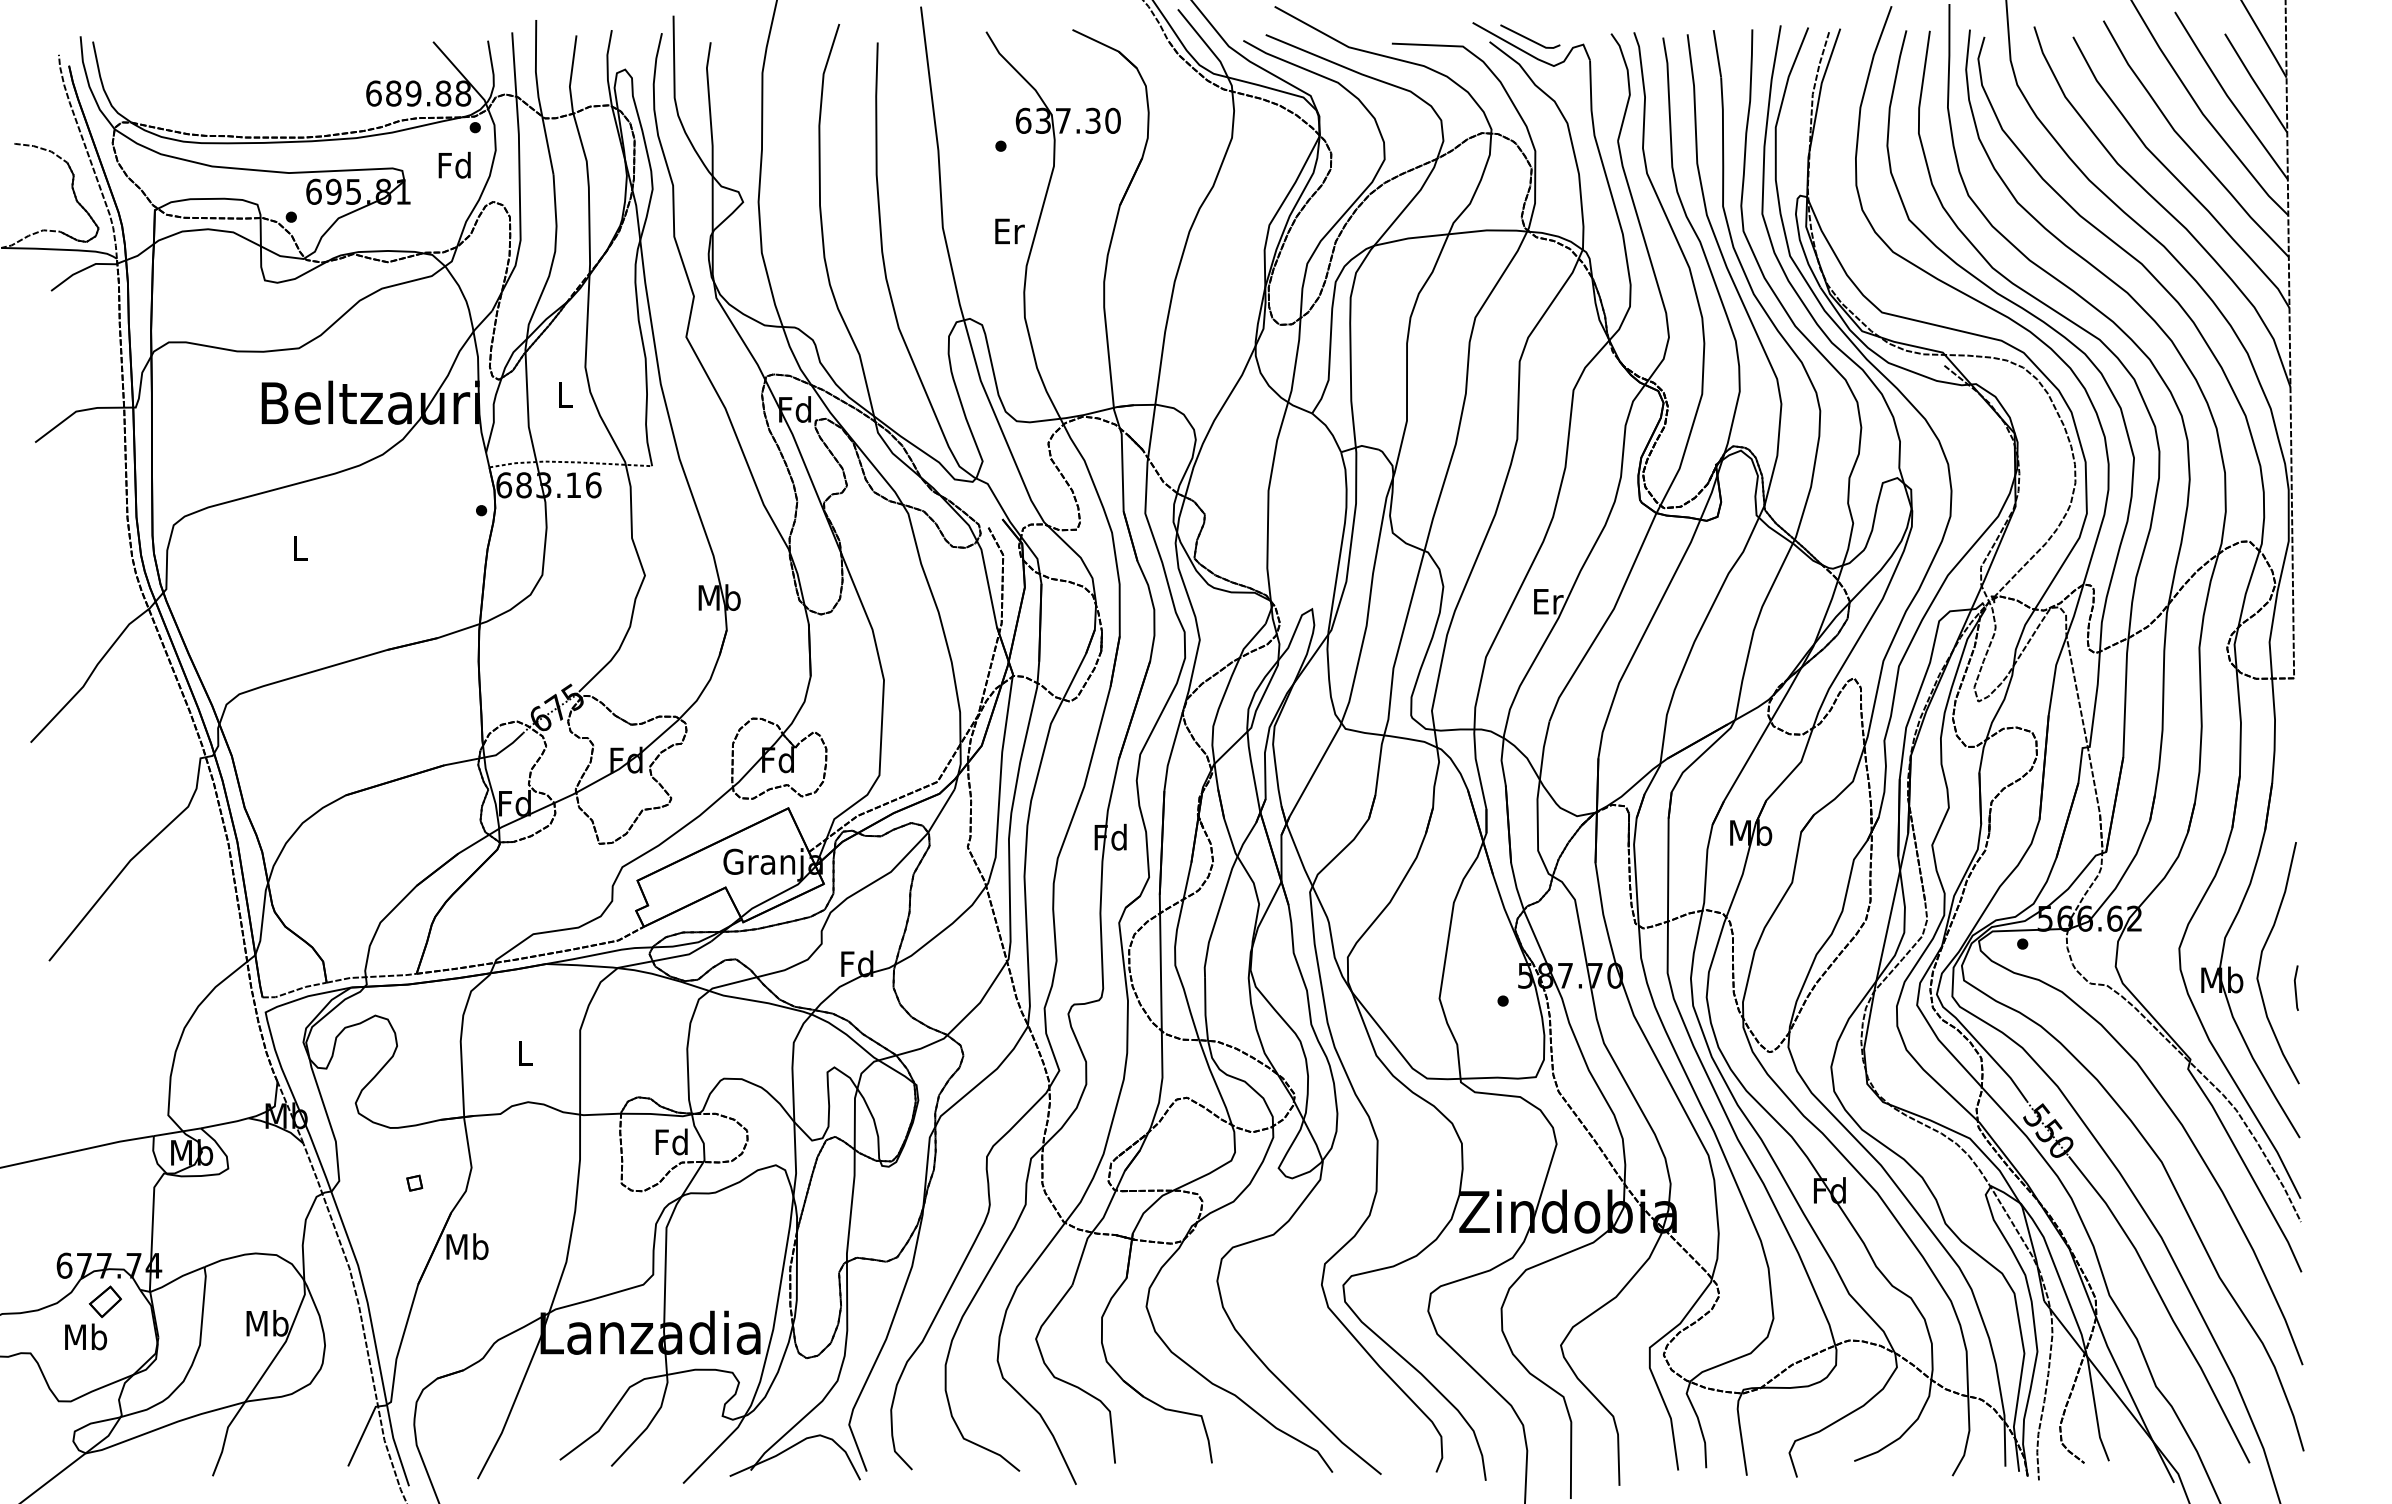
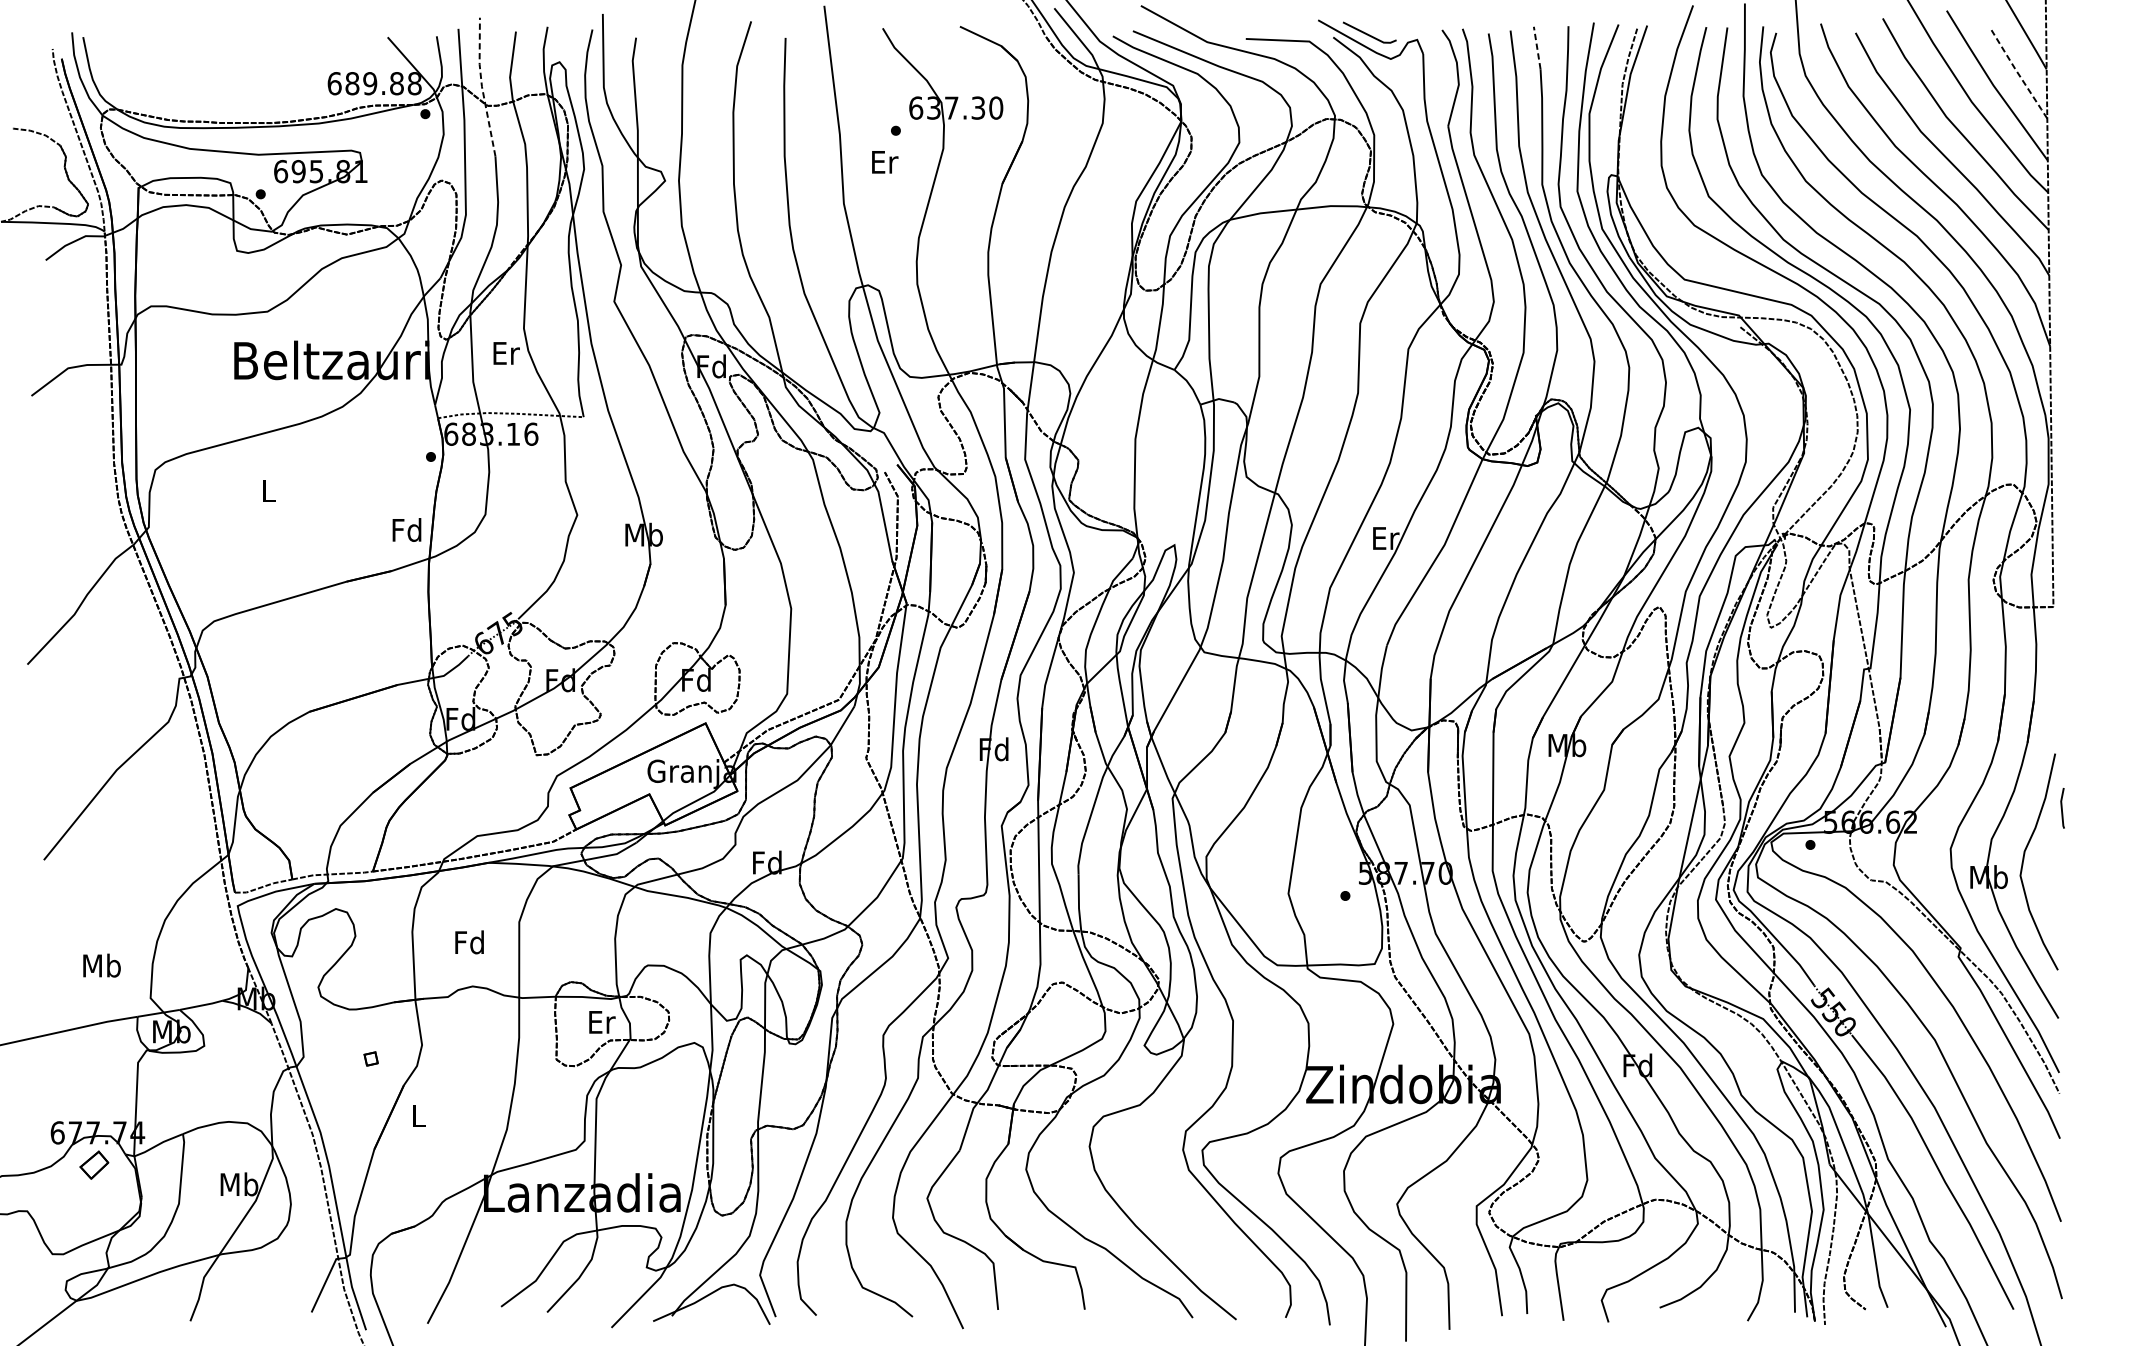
line: (1717, 53) -> (1537, 47), solid -> dashed
line: (2255, 83) -> (2018, 74), solid -> dashed
line: (538, 97) -> (481, 87), solid -> dashed
text: (454, 164) -> (406, 529), moved
text: (1009, 231) -> (884, 162), moved
text: (565, 394) -> (506, 353), L -> Er
line: (2295, 987) -> (2061, 807), moved
text: (524, 1052) -> (469, 941), L -> Fd
text: (671, 1141) -> (601, 1021), Fd -> Er
text: (467, 1246) -> (418, 1115), Mb -> L
text: (86, 1336) -> (102, 965), moved

